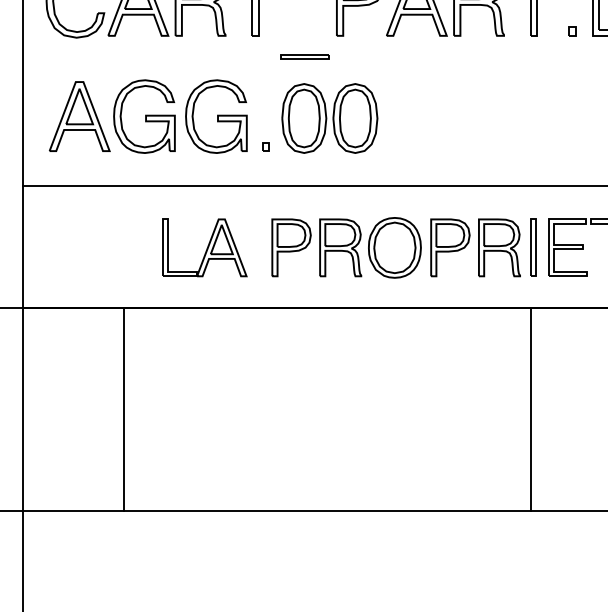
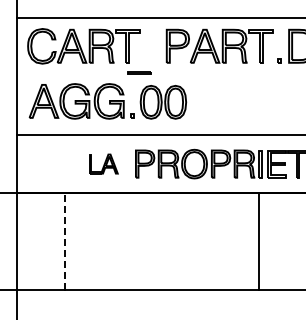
line: (304, 56) -> (139, 72), moved
part: (204, 246) -> (103, 163), size x0.7
line: (124, 409) -> (65, 241), solid -> dashed

